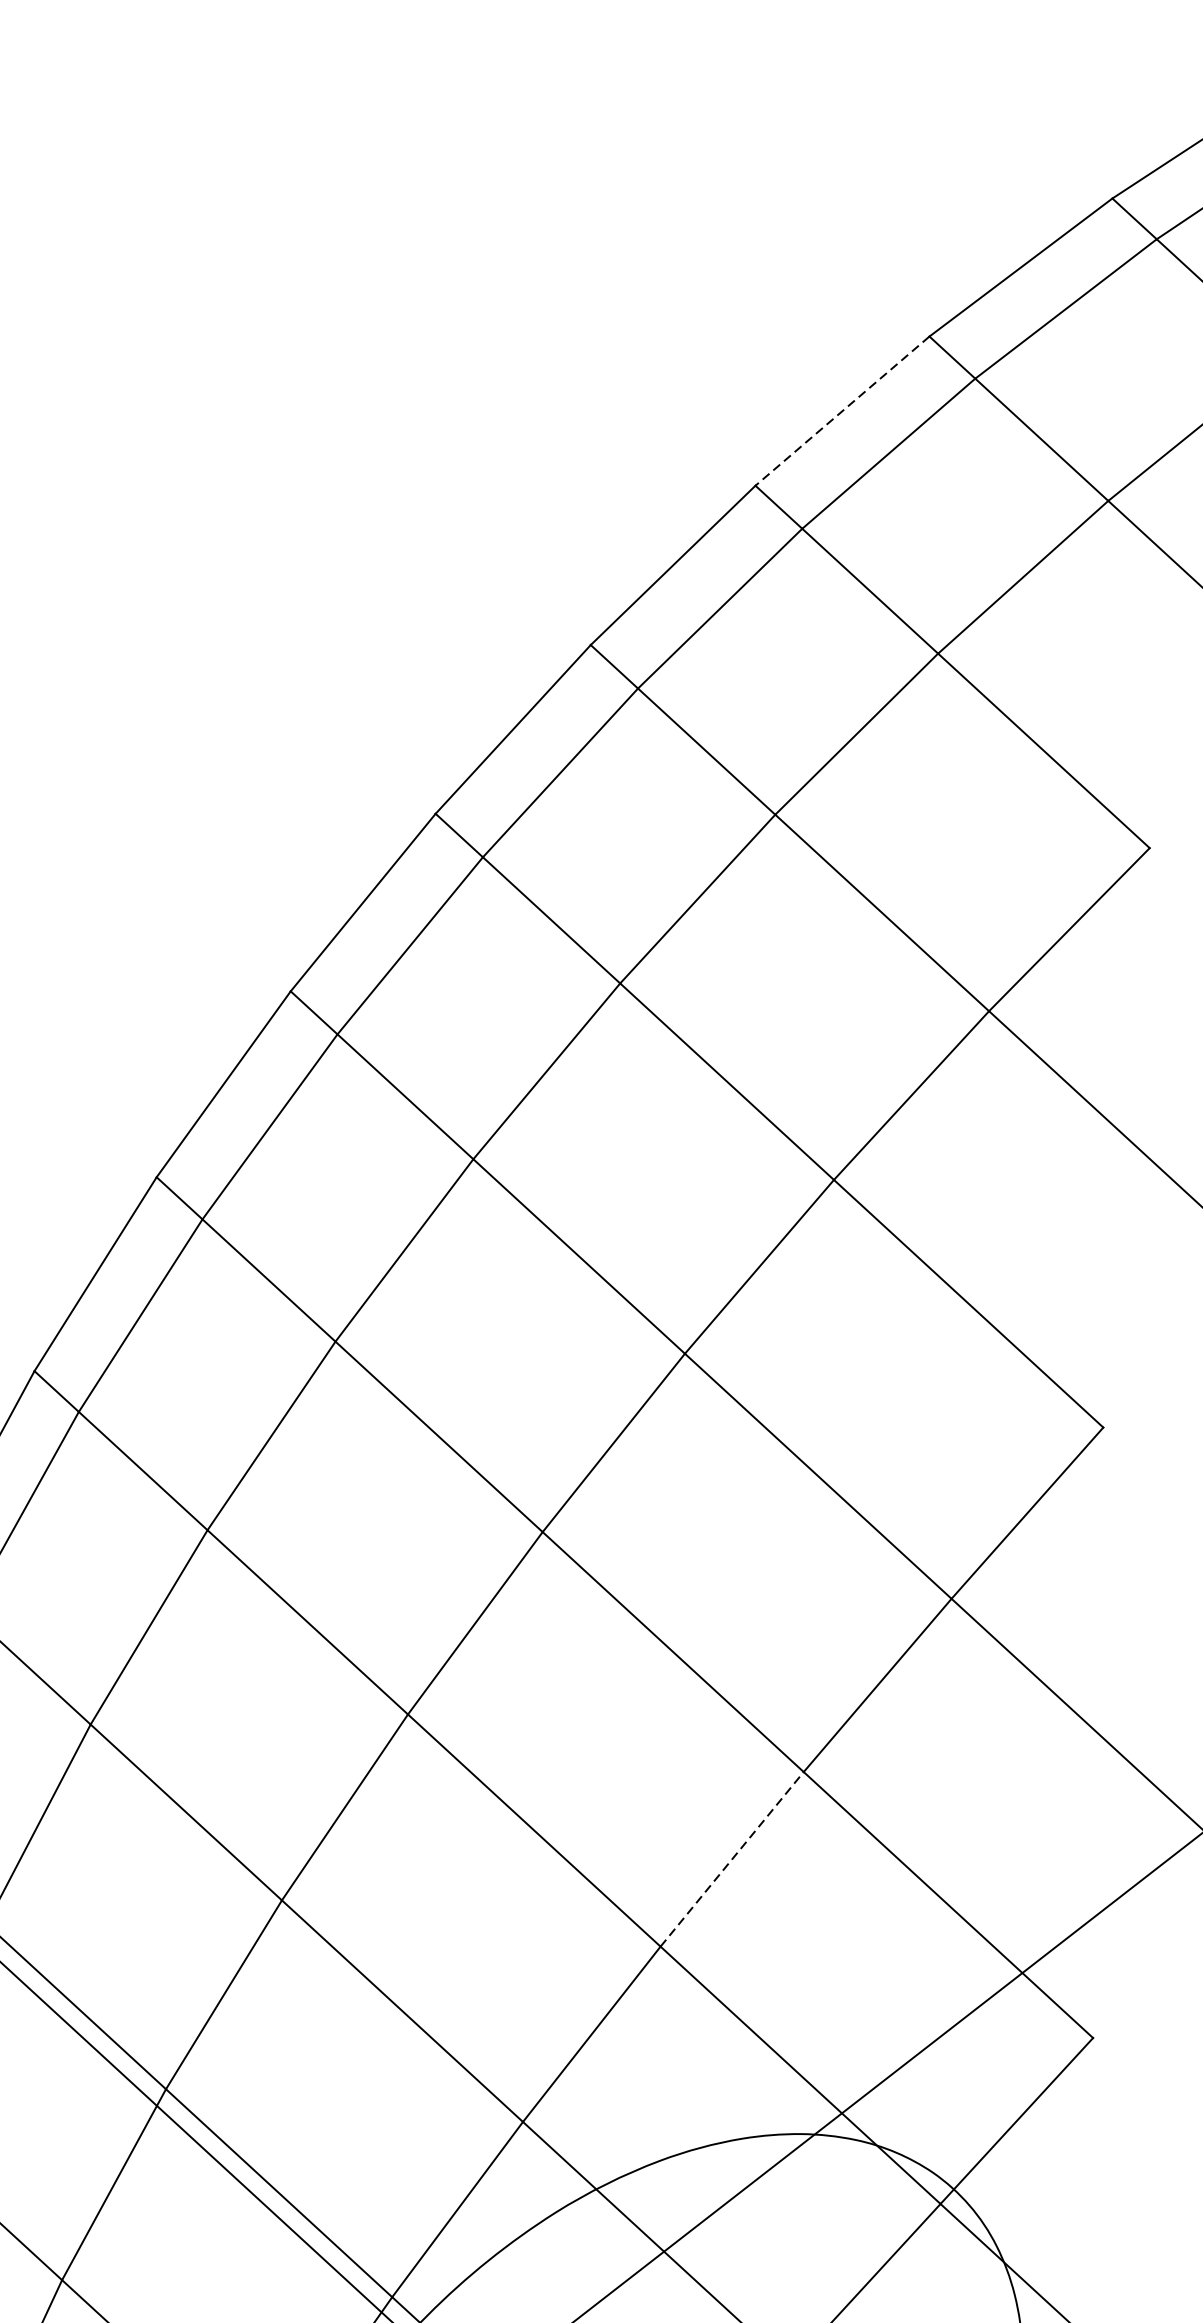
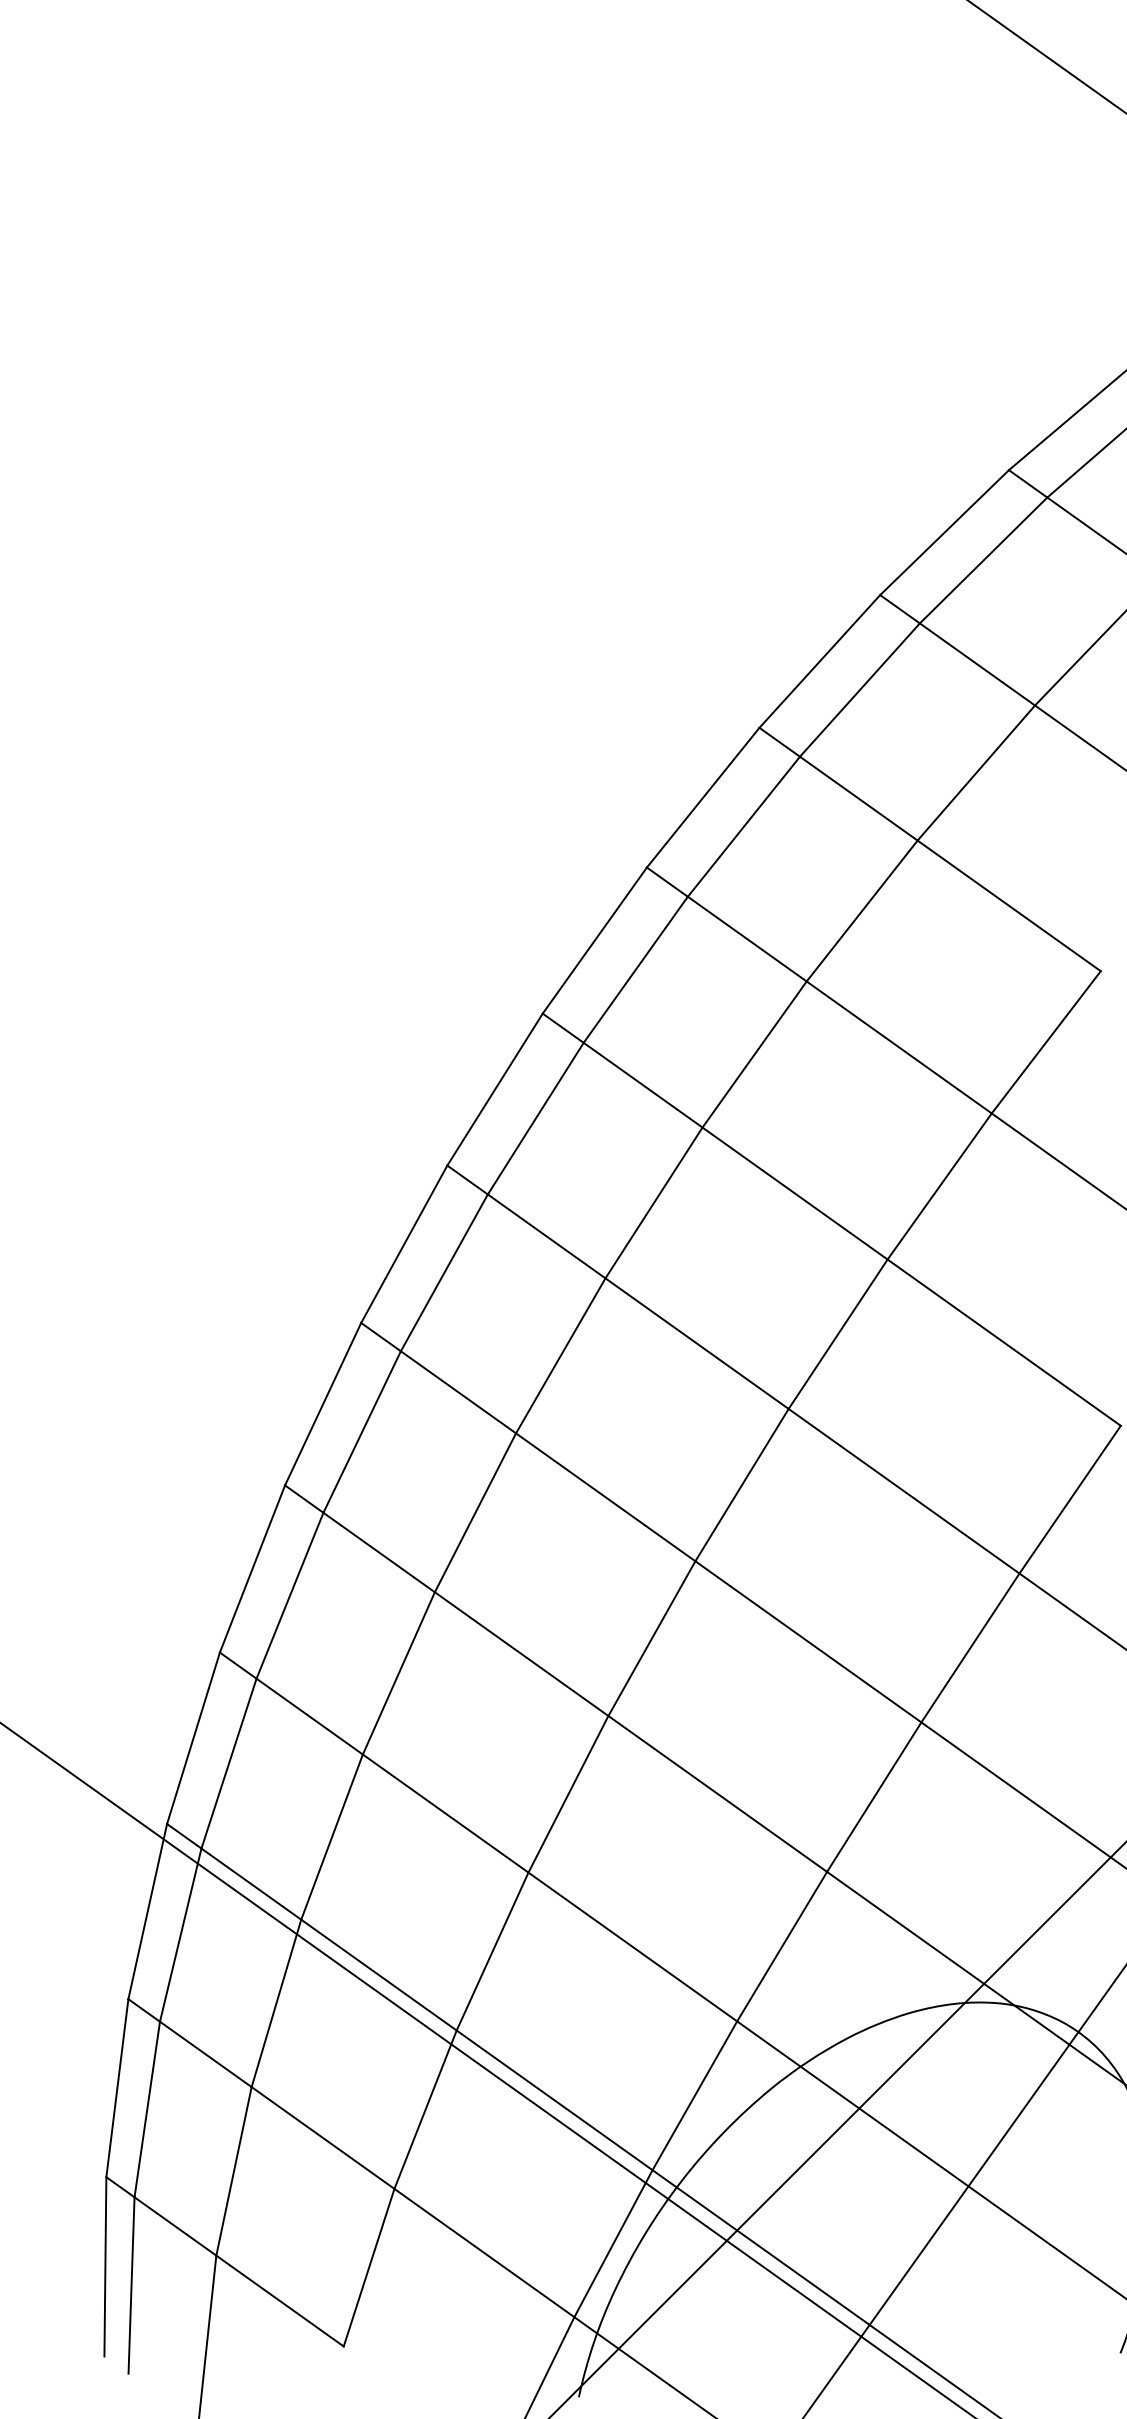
line: (842, 411) -> (819, 661), dashed -> solid
line: (732, 1858) -> (874, 1796), dashed -> solid

